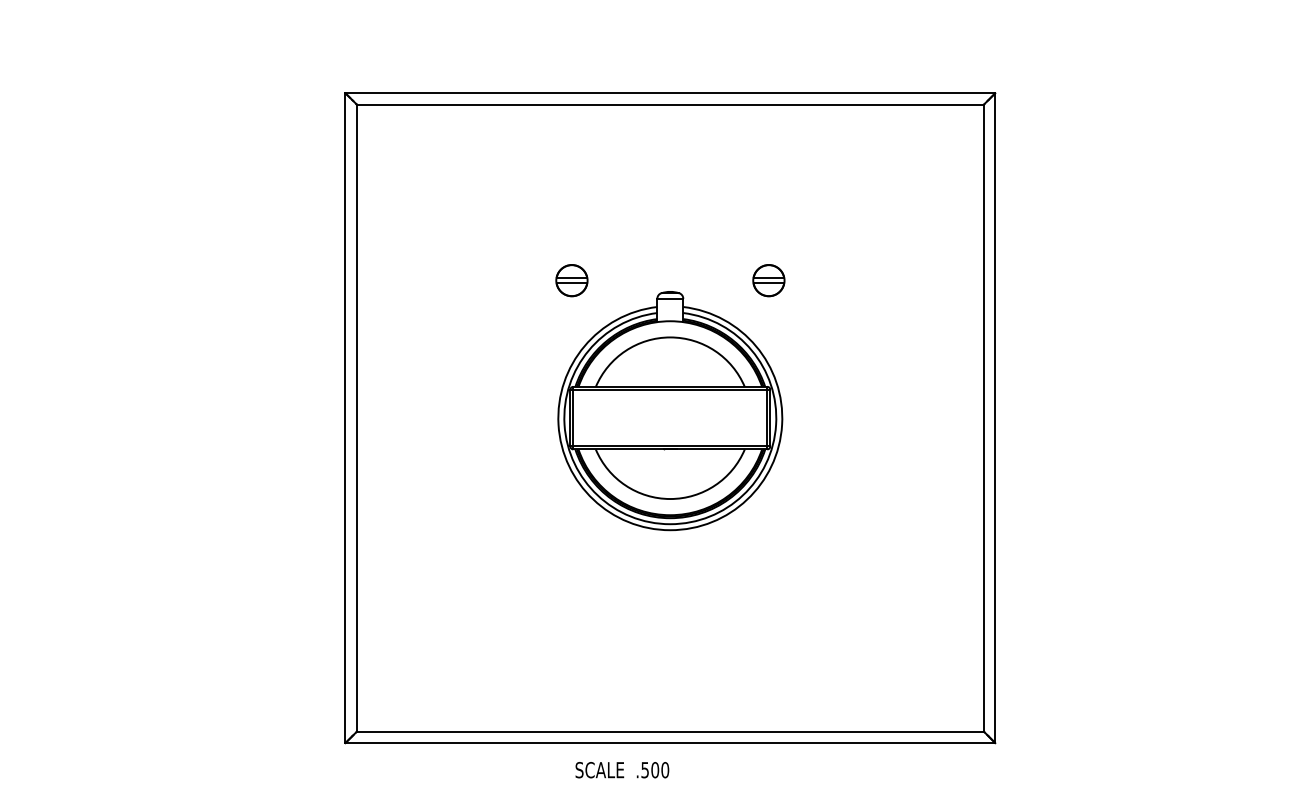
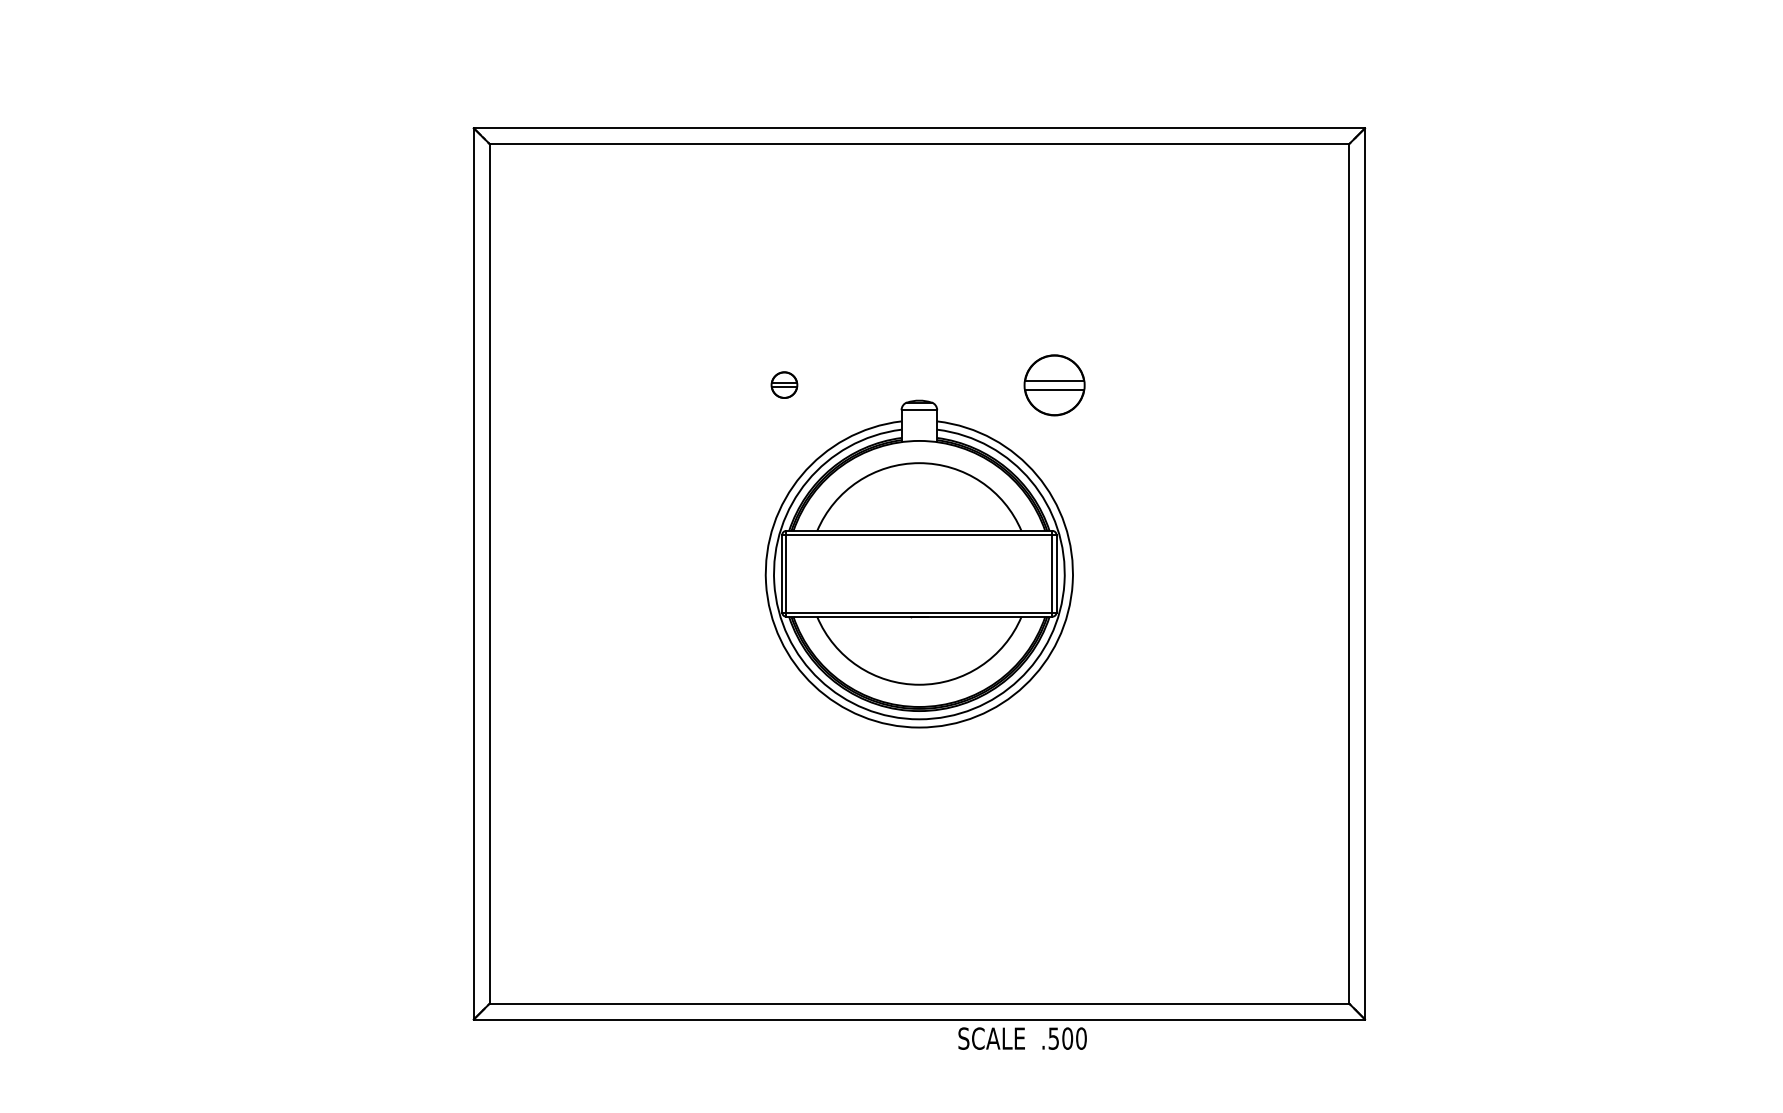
part: (571, 280) -> (784, 384), size x0.6
part: (768, 280) -> (1054, 384), size x1.4
text: (622, 770) -> (1022, 1038), moved

